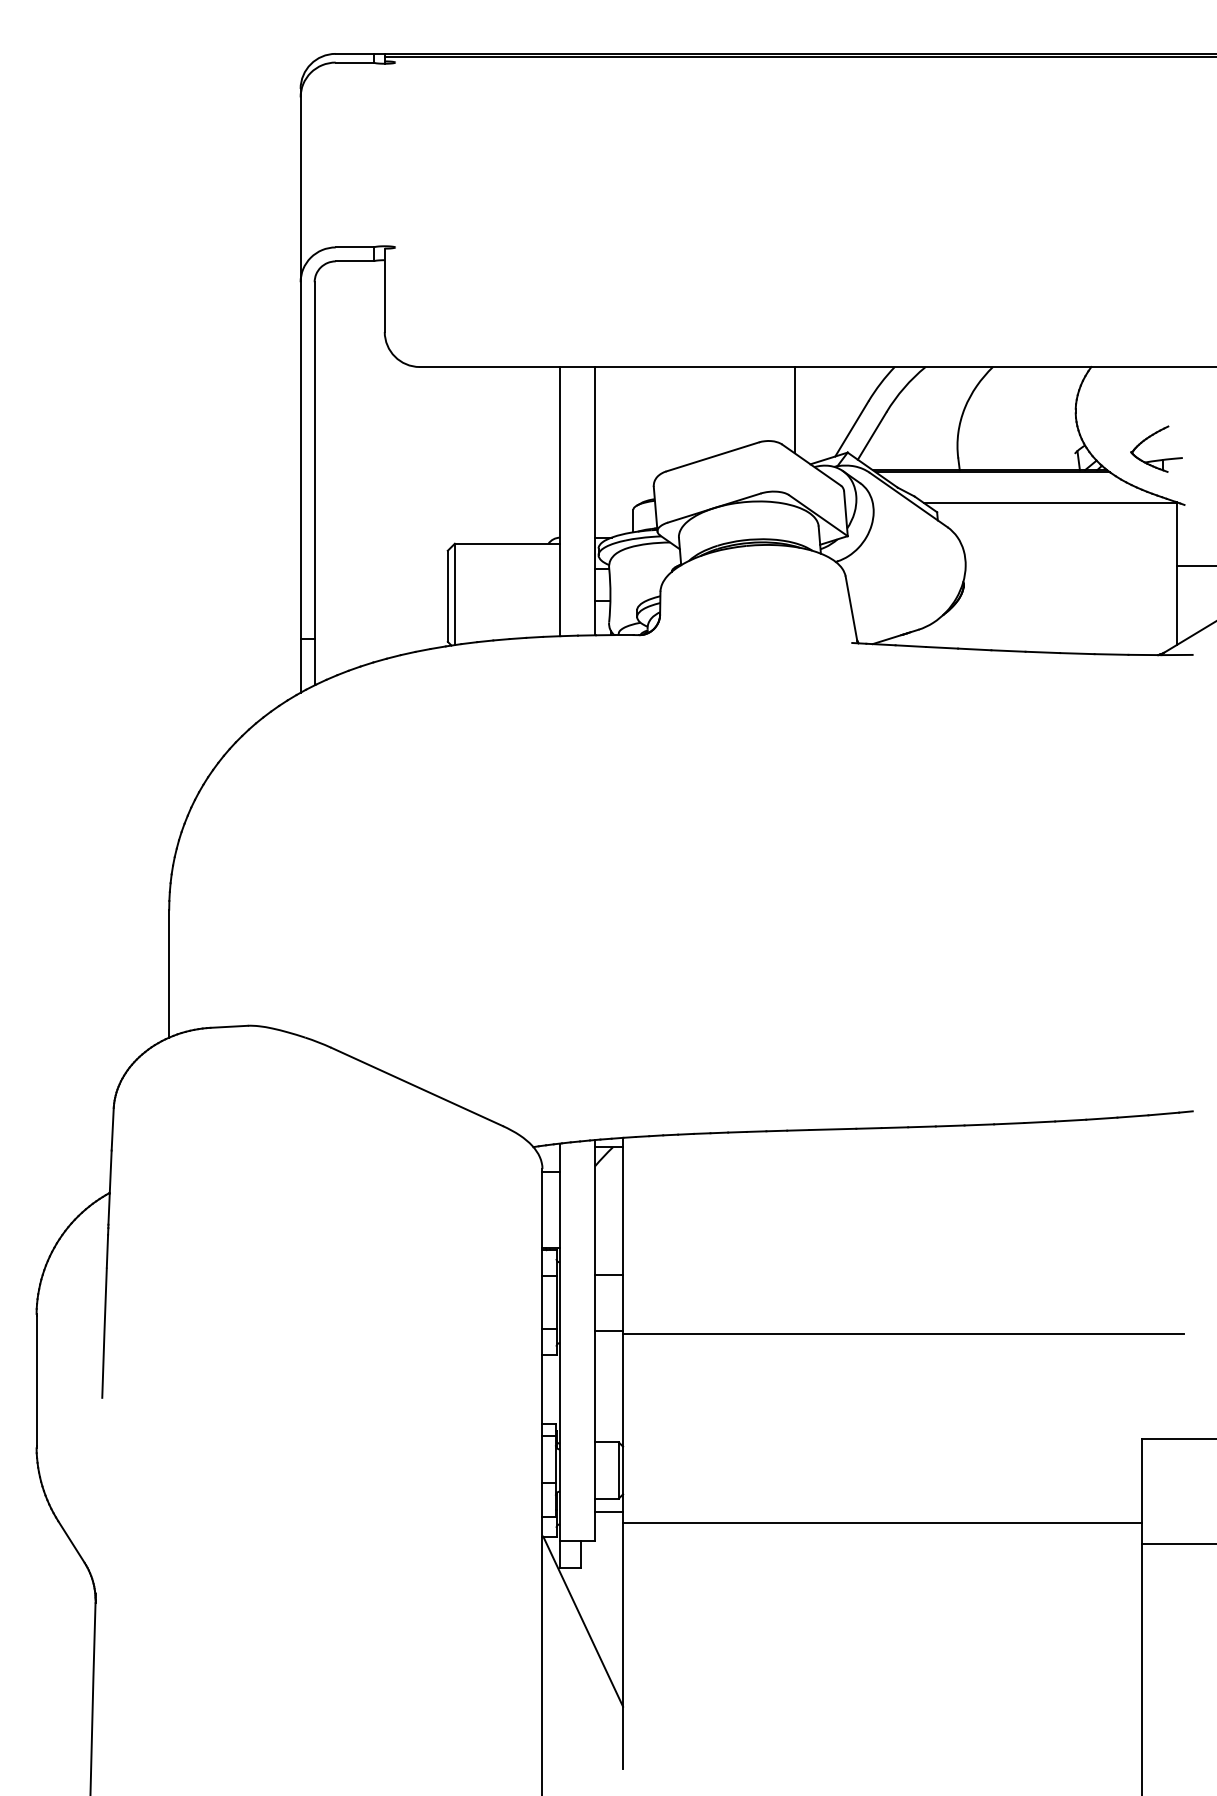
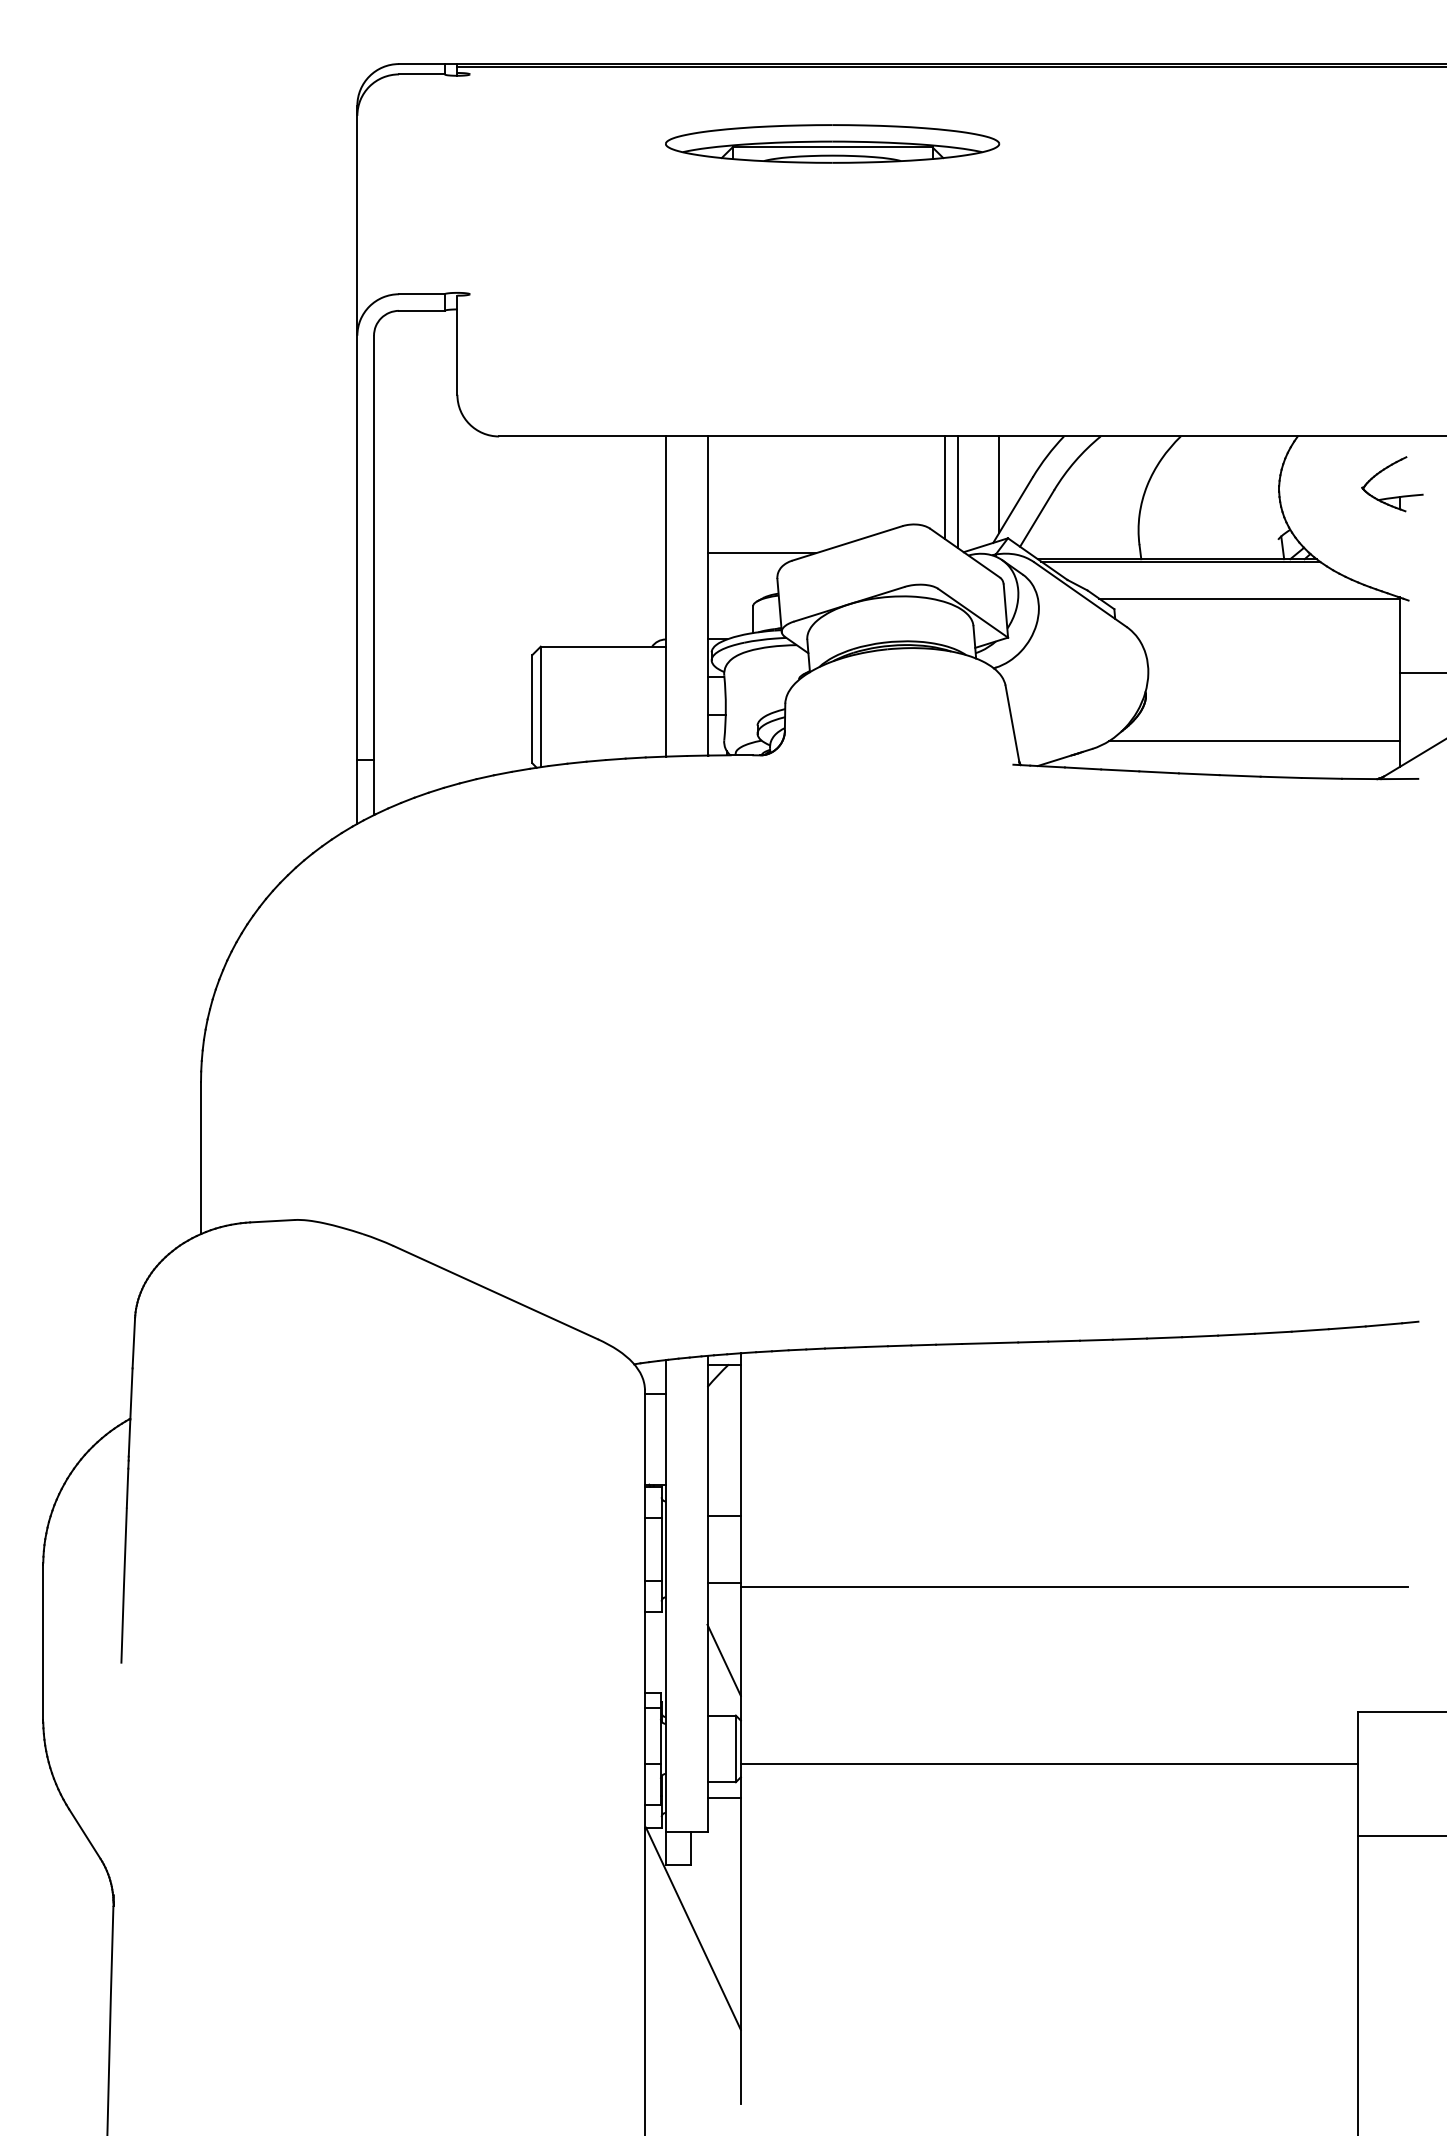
part: (700, 120) -> (832, 143), added
line: (840, 407) -> (999, 484), added
line: (805, 413) -> (957, 491), added
part: (1158, 459) -> (1394, 496), moved
line: (640, 465) -> (761, 553), added
line: (1054, 622) -> (1254, 740), added
line: (608, 1395) -> (723, 1659), added
line: (881, 1522) -> (1048, 1763), moved

